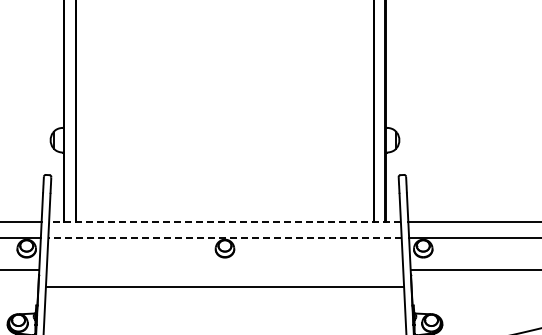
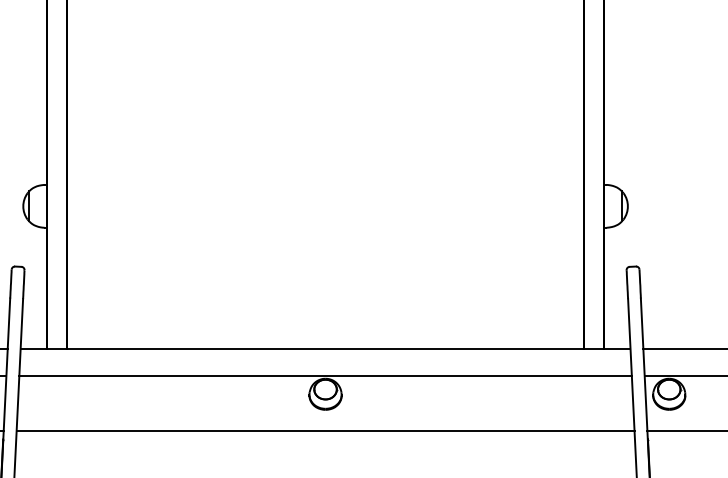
line: (225, 222) -> (326, 348), dashed -> solid
line: (225, 237) -> (326, 374), dashed -> solid
line: (224, 286) -> (324, 430), moved

